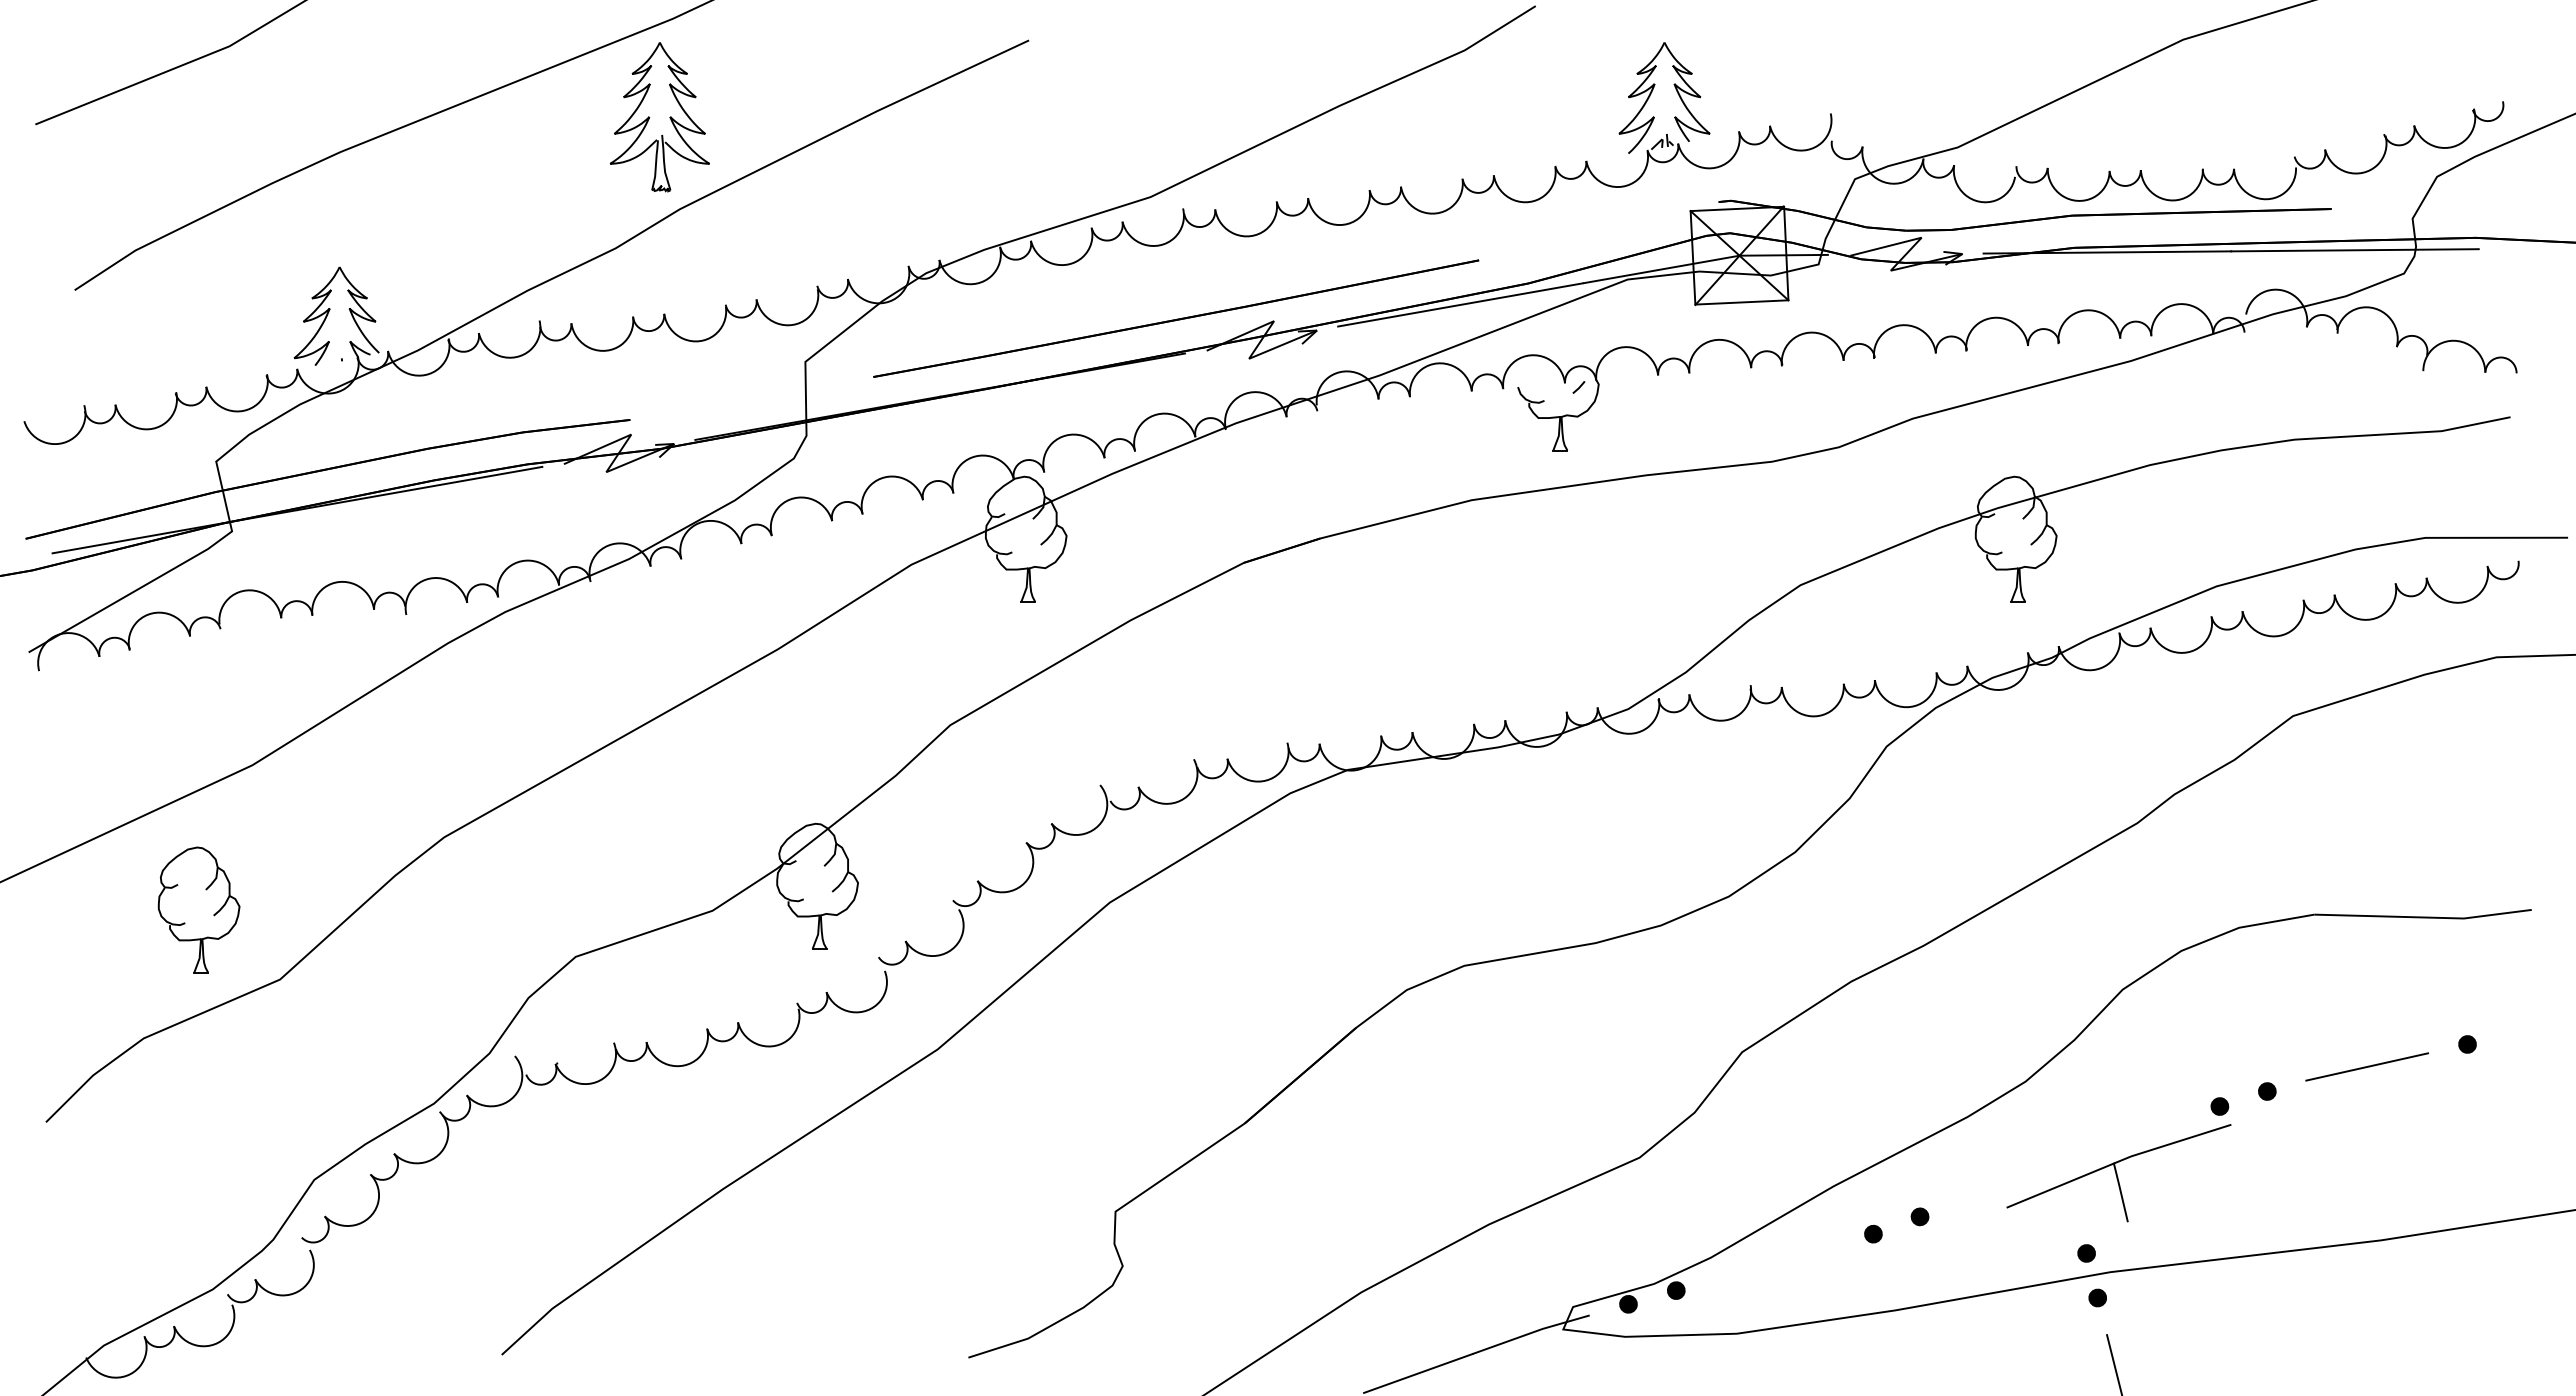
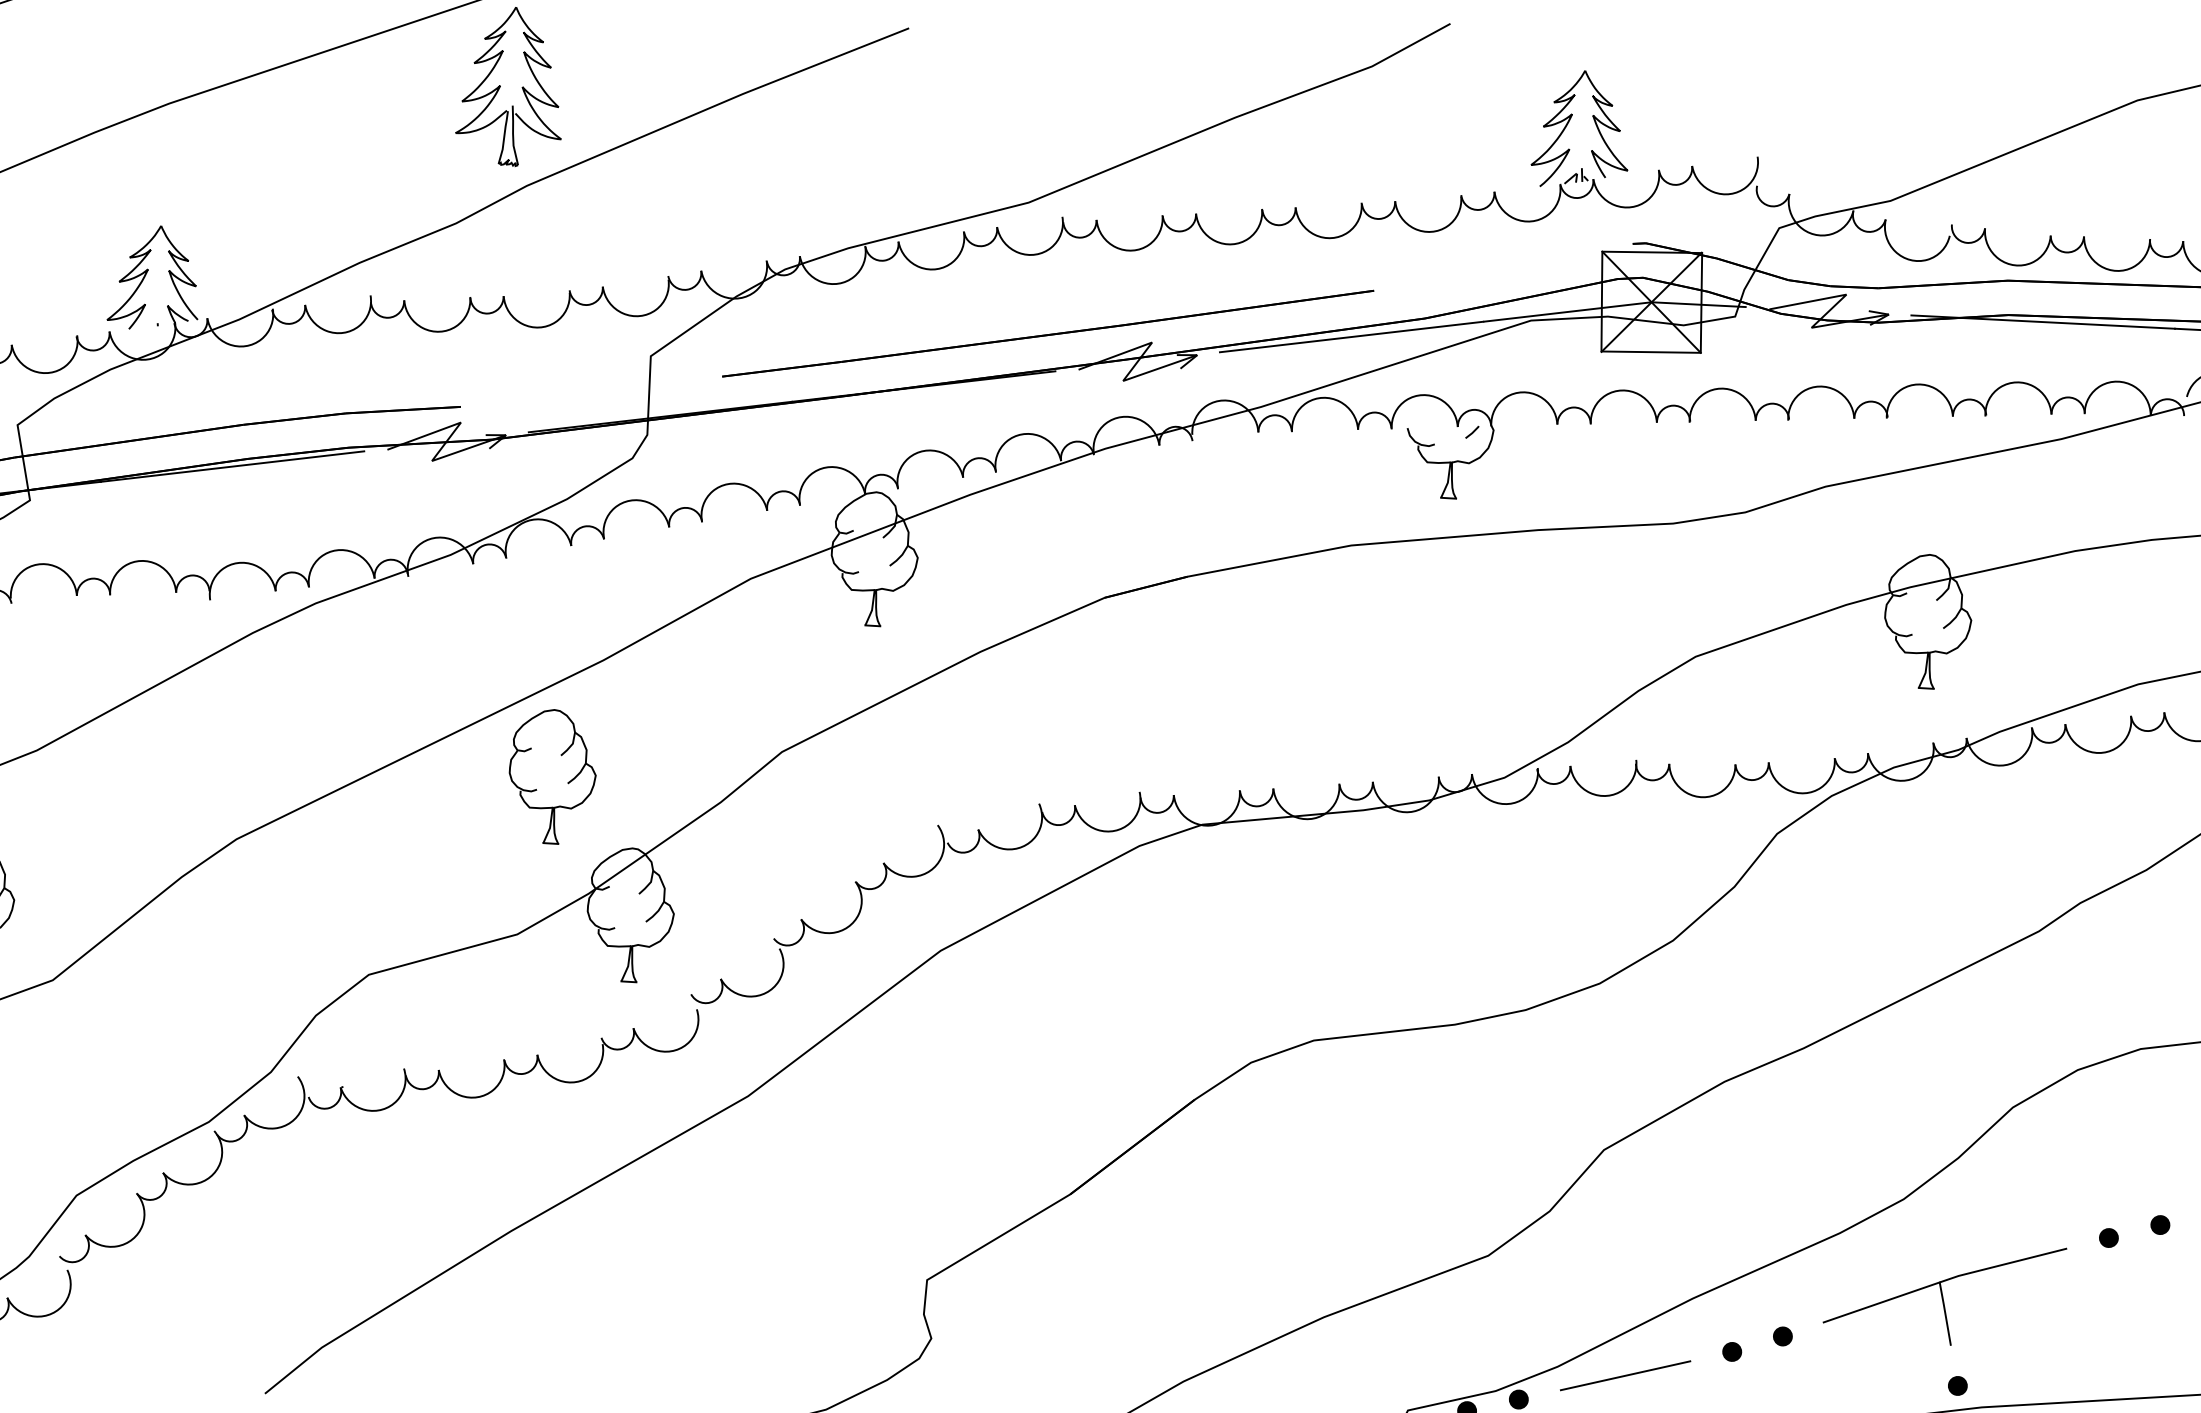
part: (736, 760) -> (552, 776), added
part: (2118, 1173) -> (1943, 1293), moved
line: (1774, 1262) -> (1625, 1375), added

